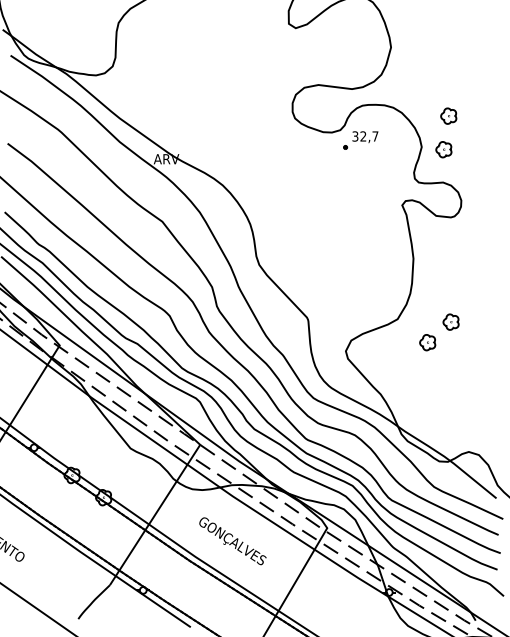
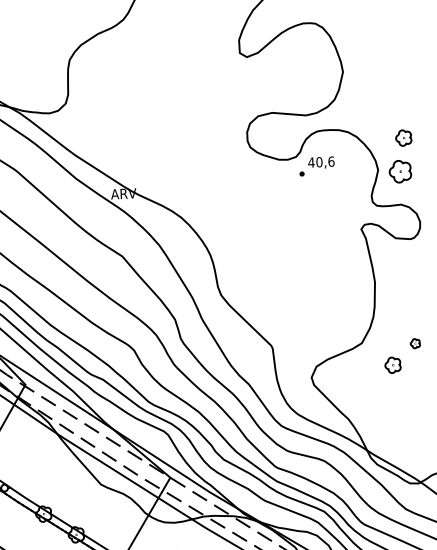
text: (365, 136) -> (321, 162), 32,7 -> 40,6
part: (443, 149) -> (399, 171), size x1.4
part: (450, 321) -> (414, 343), size x0.6

